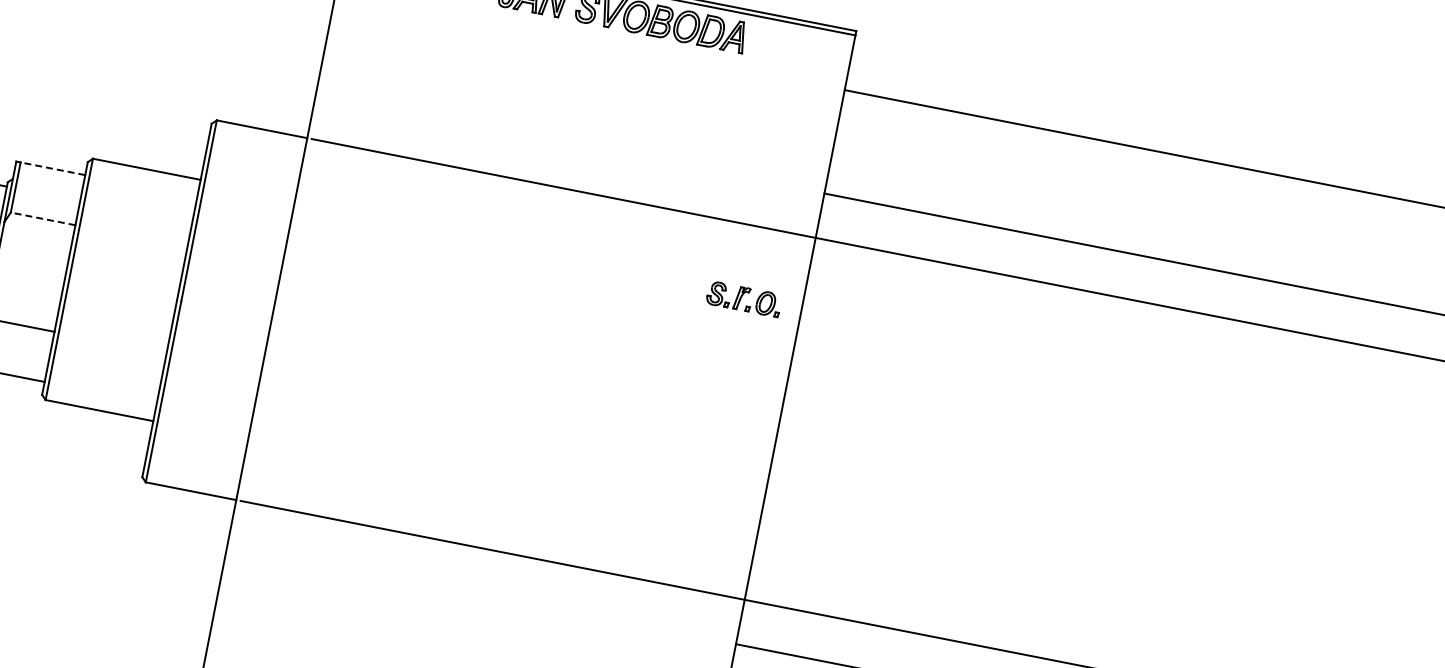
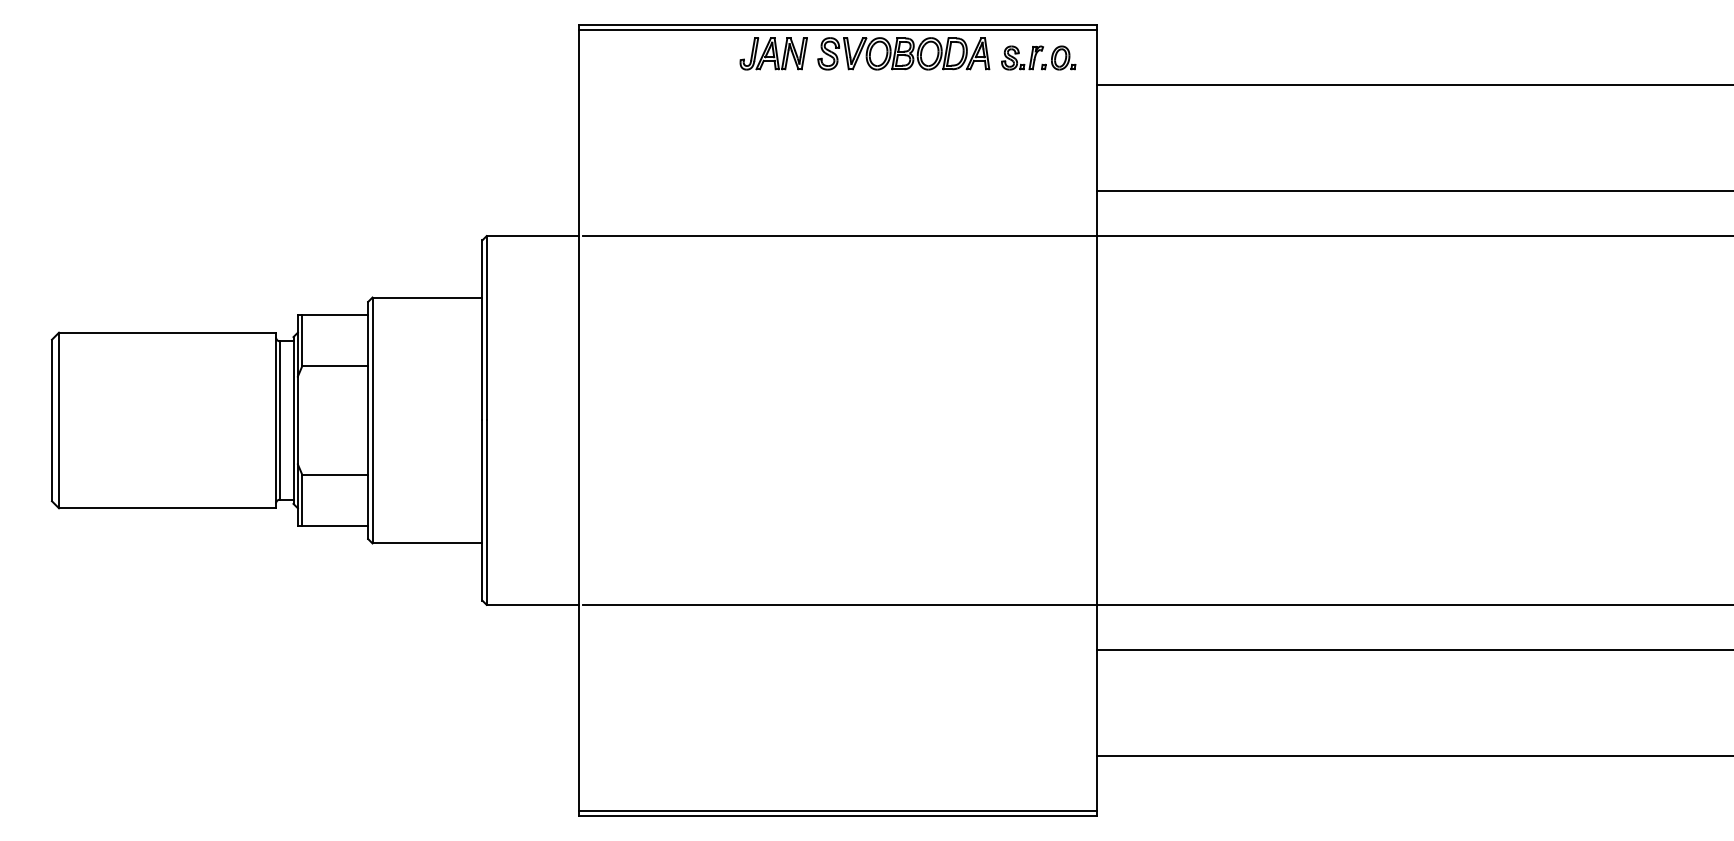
line: (53, 169) -> (335, 315), dashed -> solid
line: (43, 219) -> (335, 366), dashed -> solid
part: (744, 298) -> (1038, 57), moved

